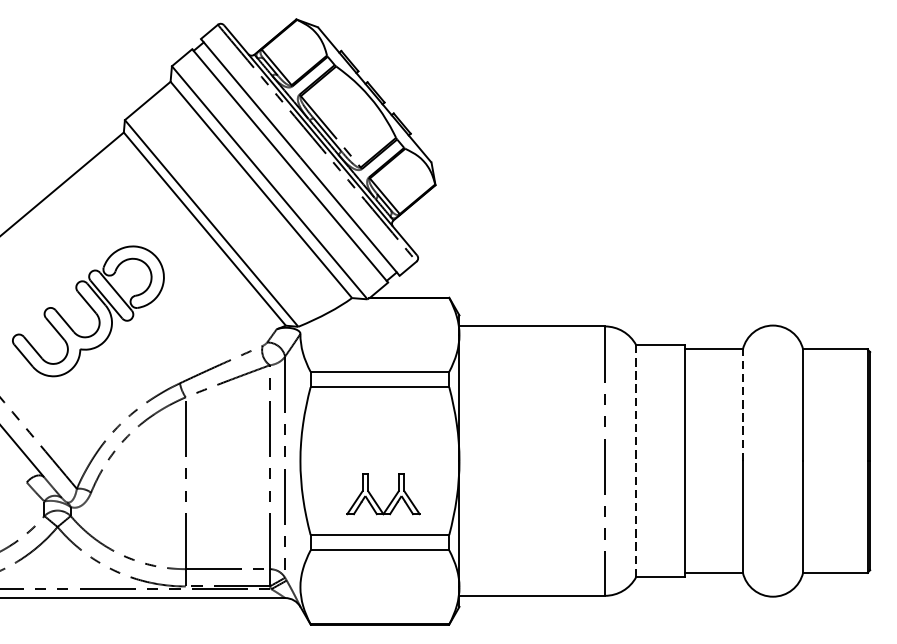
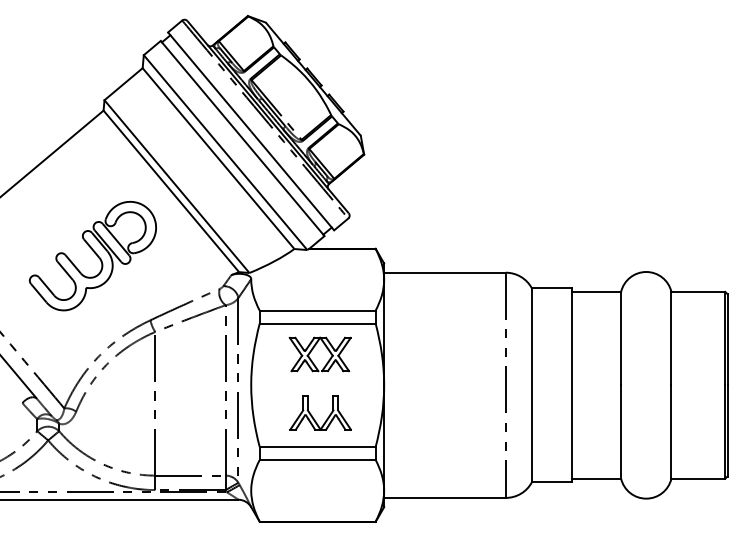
part: (87, 310) -> (92, 255), moved
line: (743, 405) -> (621, 338), dashed -> solid
part: (374, 418) -> (313, 349), added
line: (635, 461) -> (531, 385), dashed -> solid

